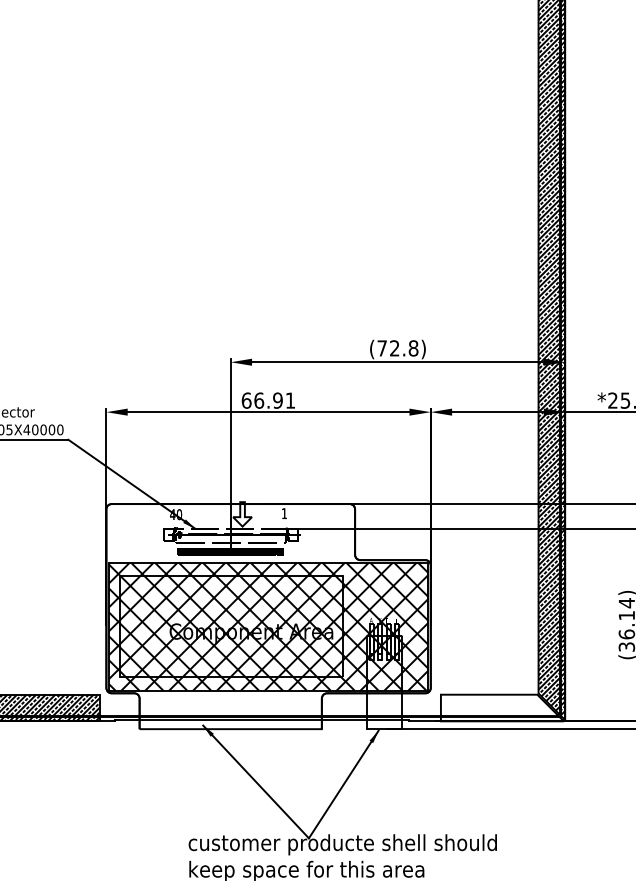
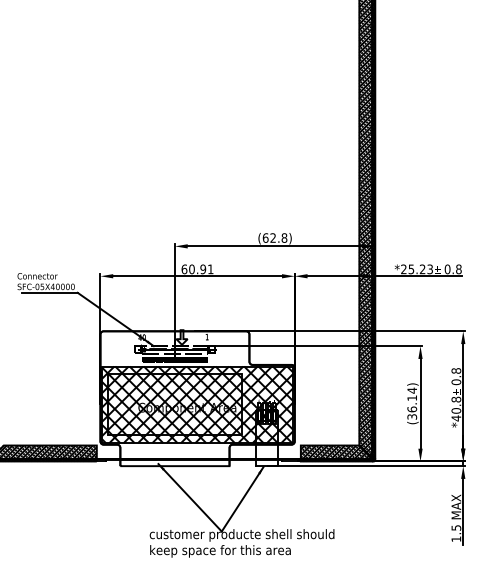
text: (381, 347) -> (265, 237), (72.8) -> (62.8)
text: (258, 399) -> (191, 268), 66.91 -> 60.91
hatch: (500, 708) -> (336, 453), added

